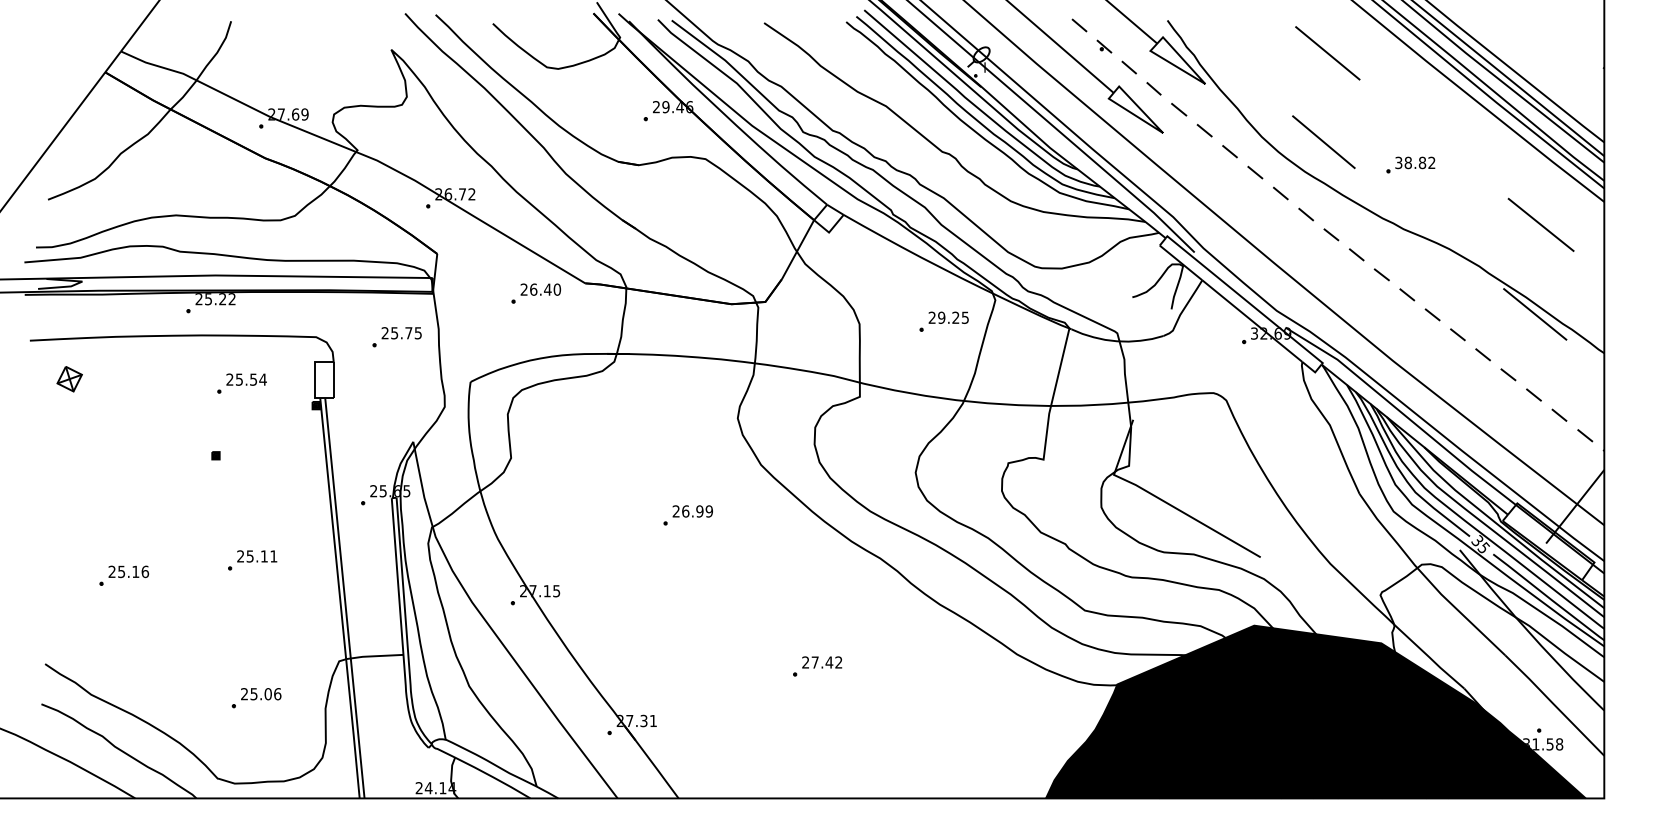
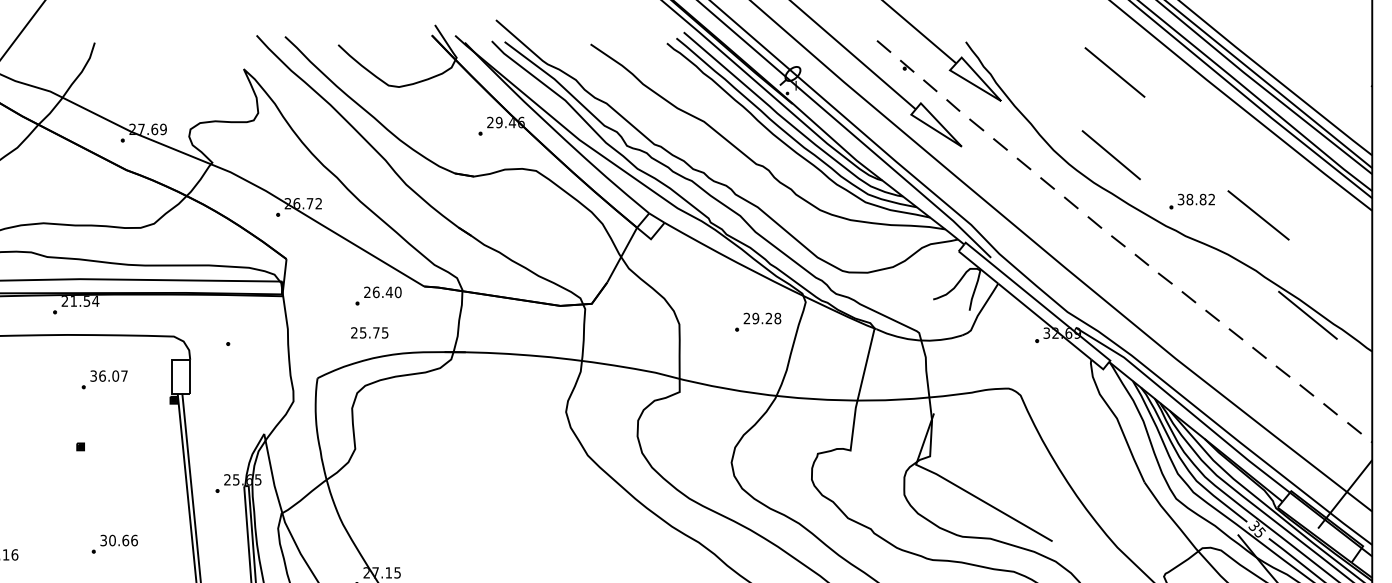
part: (1410, 164) -> (1191, 201), moved
line: (1540, 224) -> (1257, 215), moved
text: (220, 299) -> (84, 301), 25.22 -> 21.54
text: (965, 317) -> (777, 318), 29.25 -> 29.28
text: (401, 333) -> (369, 333), moved
text: (246, 379) -> (109, 375), 25.54 -> 36.07
part: (687, 515) -> (519, 502), removed
text: (257, 556) -> (119, 540), 25.11 -> 30.66

